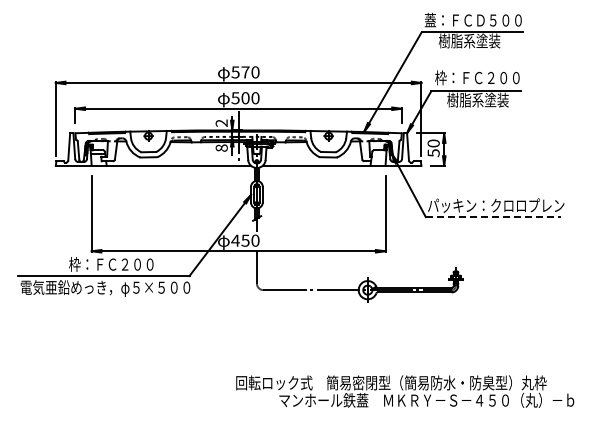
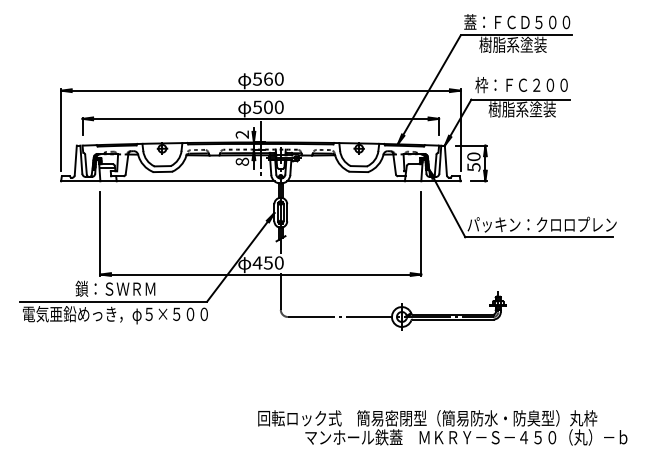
text: (245, 72) -> (268, 79), 570 -> 560
line: (493, 217) -> (539, 237), dashed -> solid
text: (111, 264) -> (121, 288), 枠：ＦＣ２００ -> 鎖：ＳＷＲＭ

